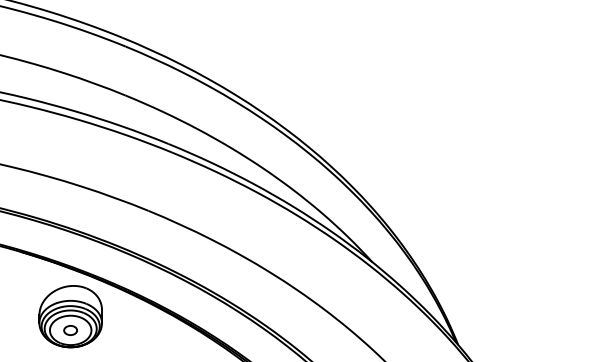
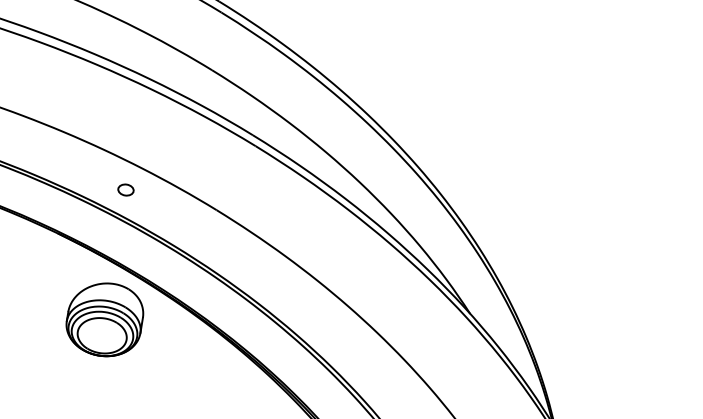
part: (70, 330) -> (125, 190), moved

